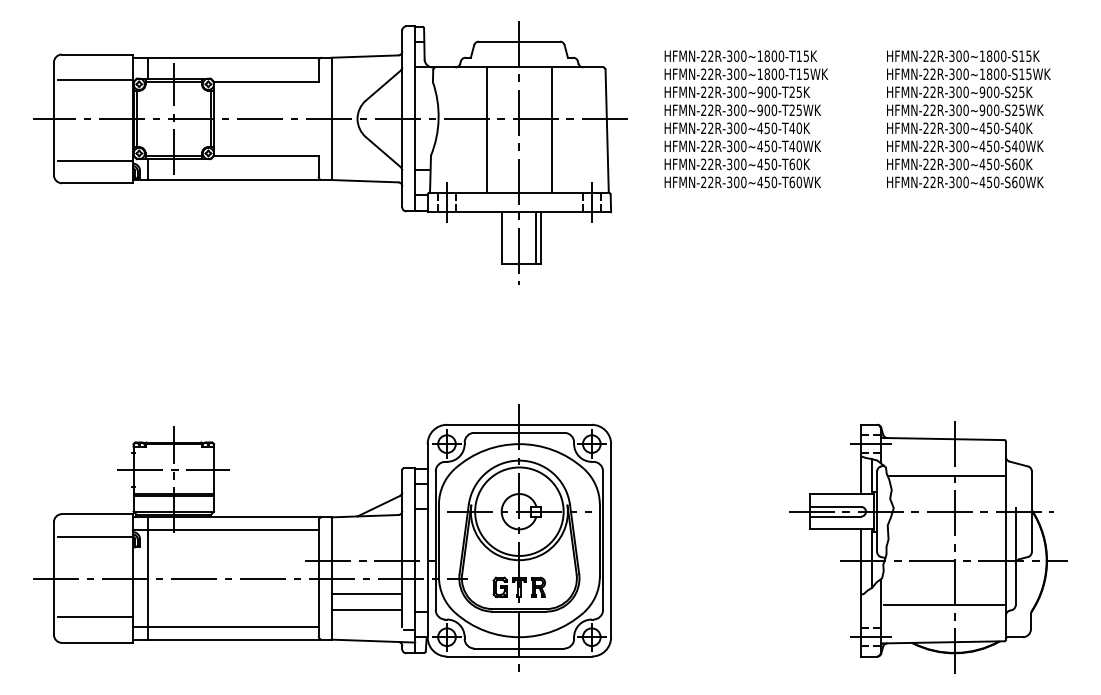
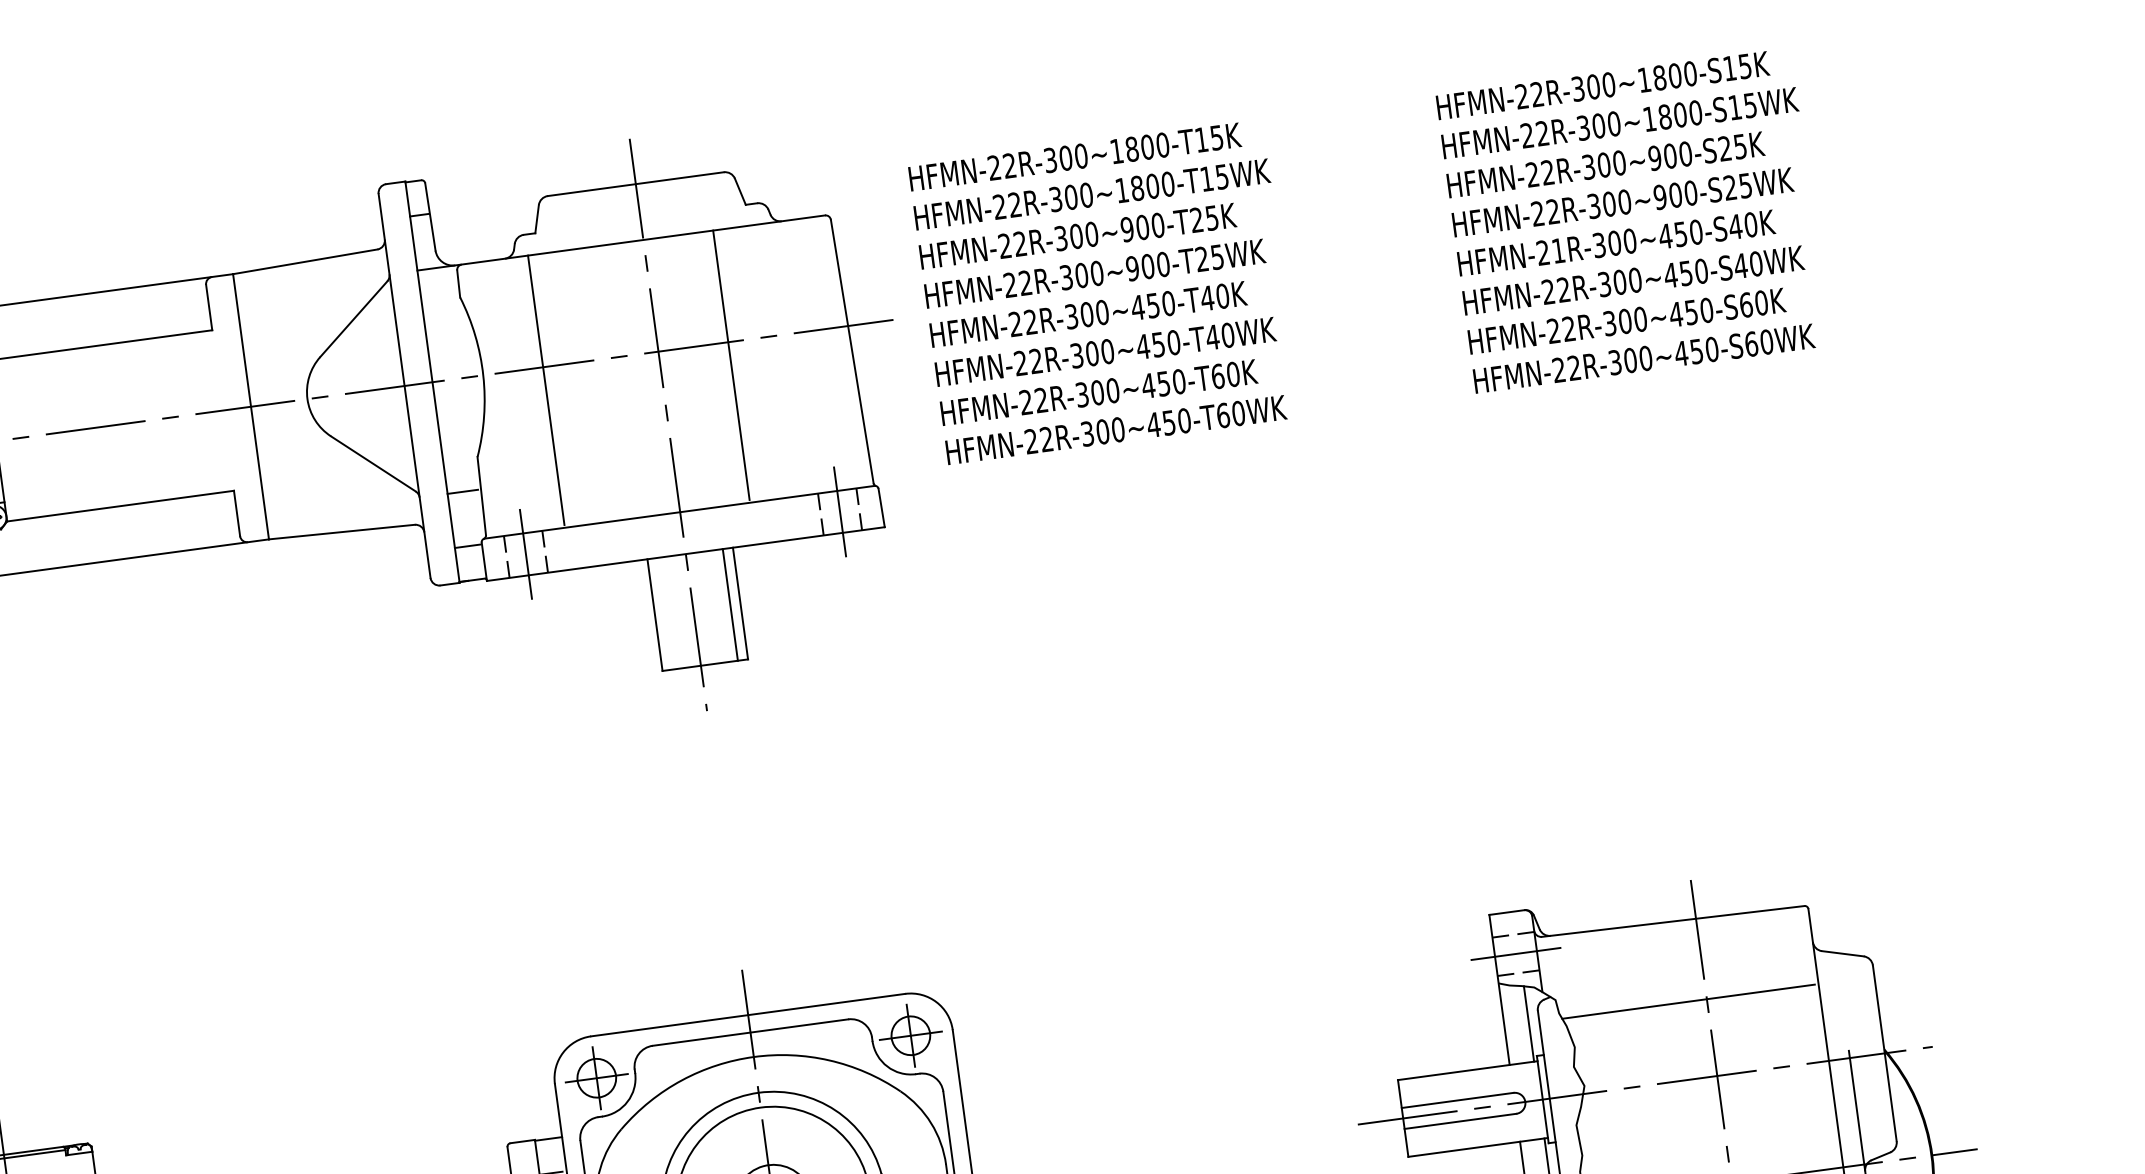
text: (746, 119) -> (1105, 292), moved
text: (932, 127) -> (1556, 249), HFMN-22R-300~450-S40K -> HFMN-21R-300~450-S40K
line: (487, 129) -> (546, 390), moved

